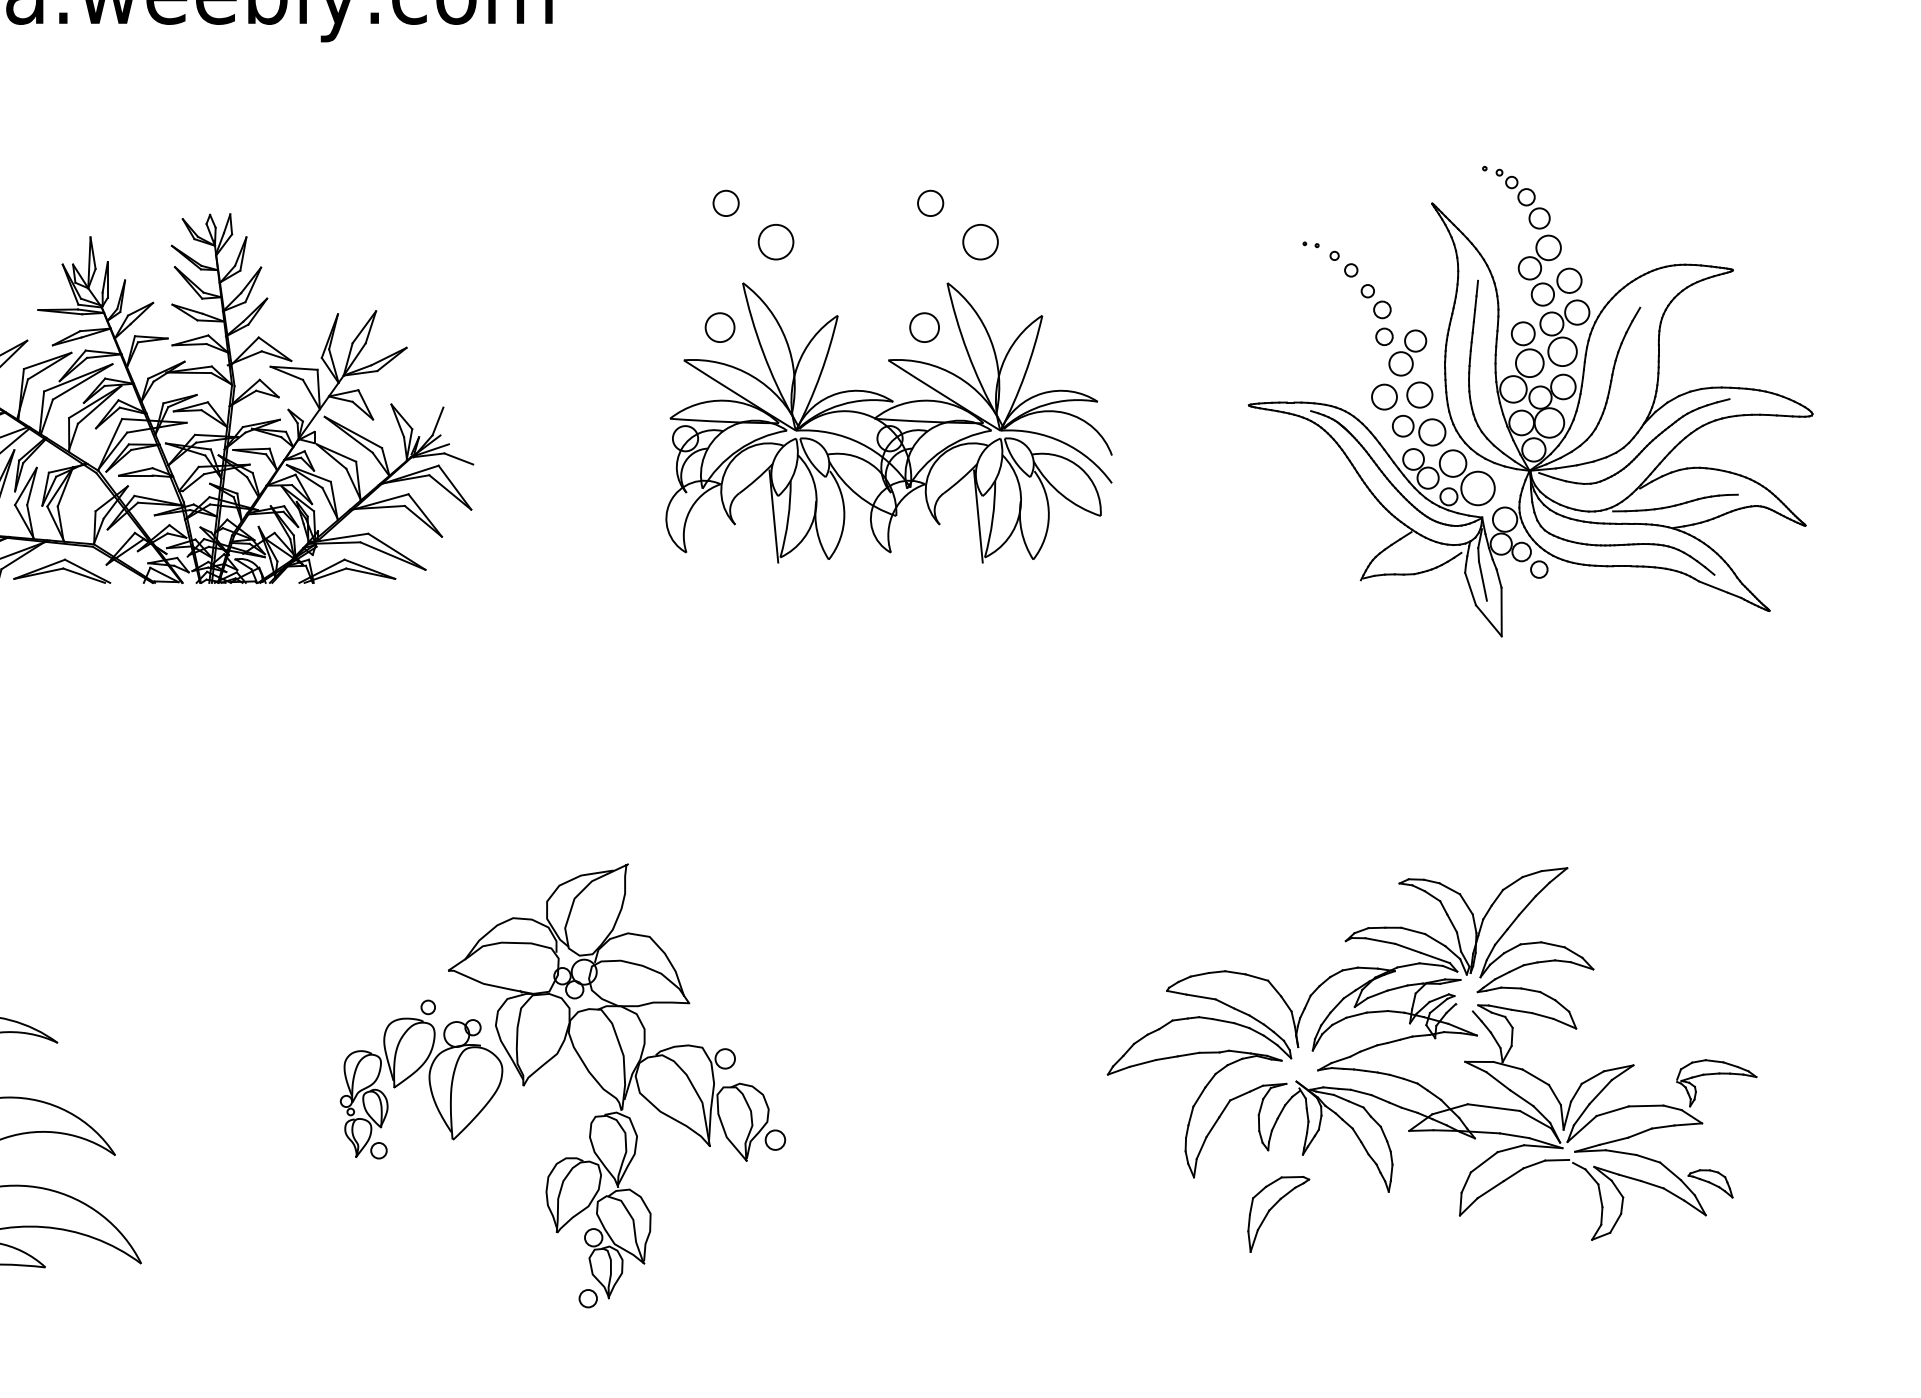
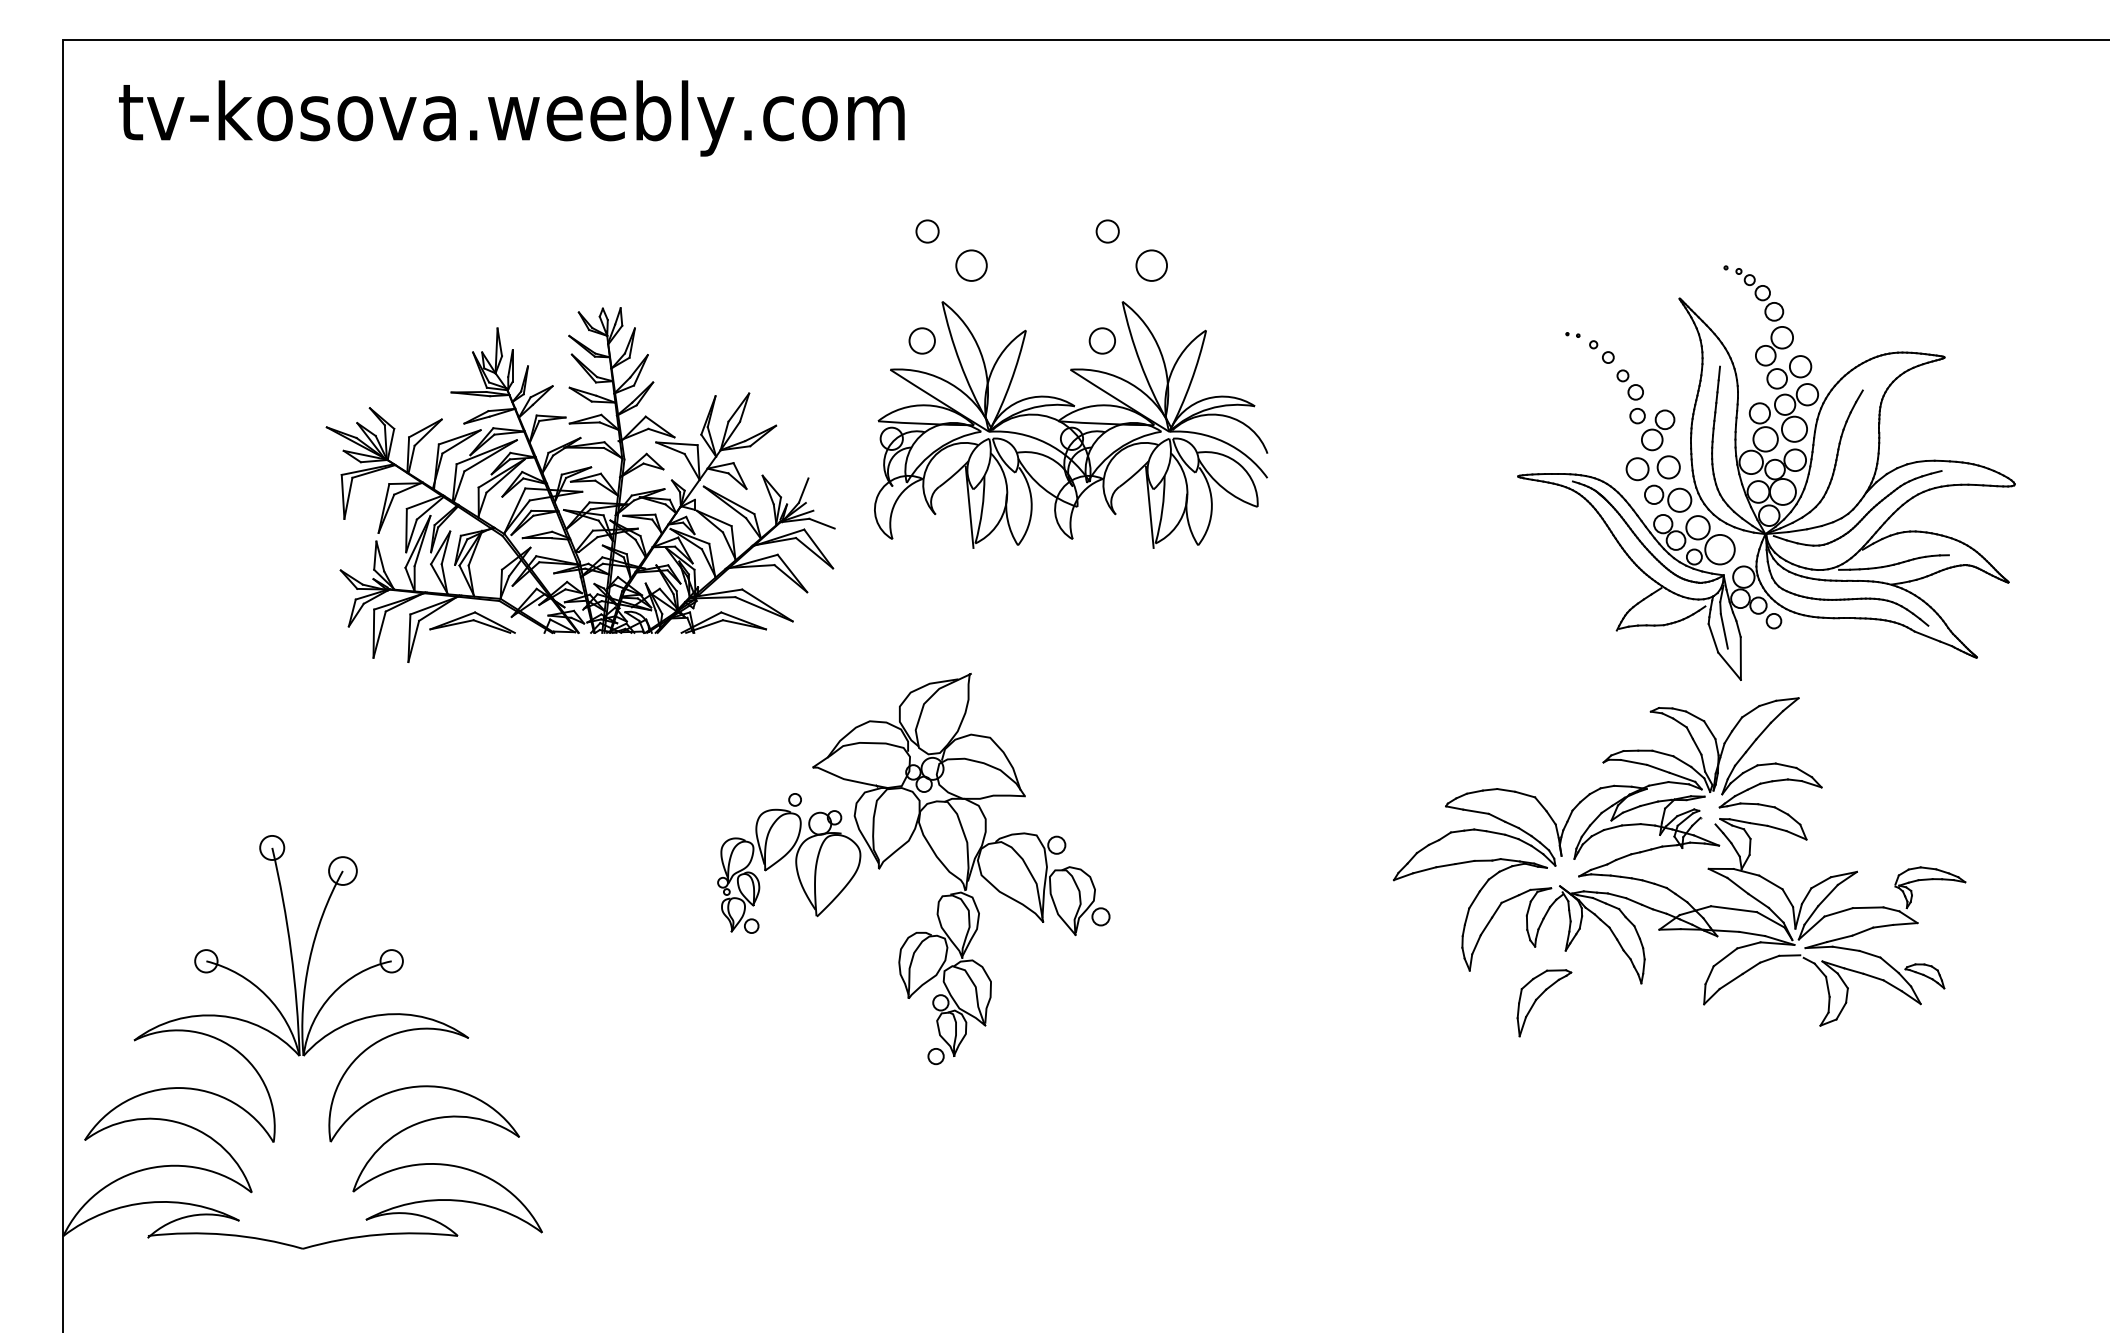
part: (894, 365) -> (1075, 374), moved
part: (1432, 1060) -> (1679, 867), moved
part: (544, 1065) -> (897, 851), moved

